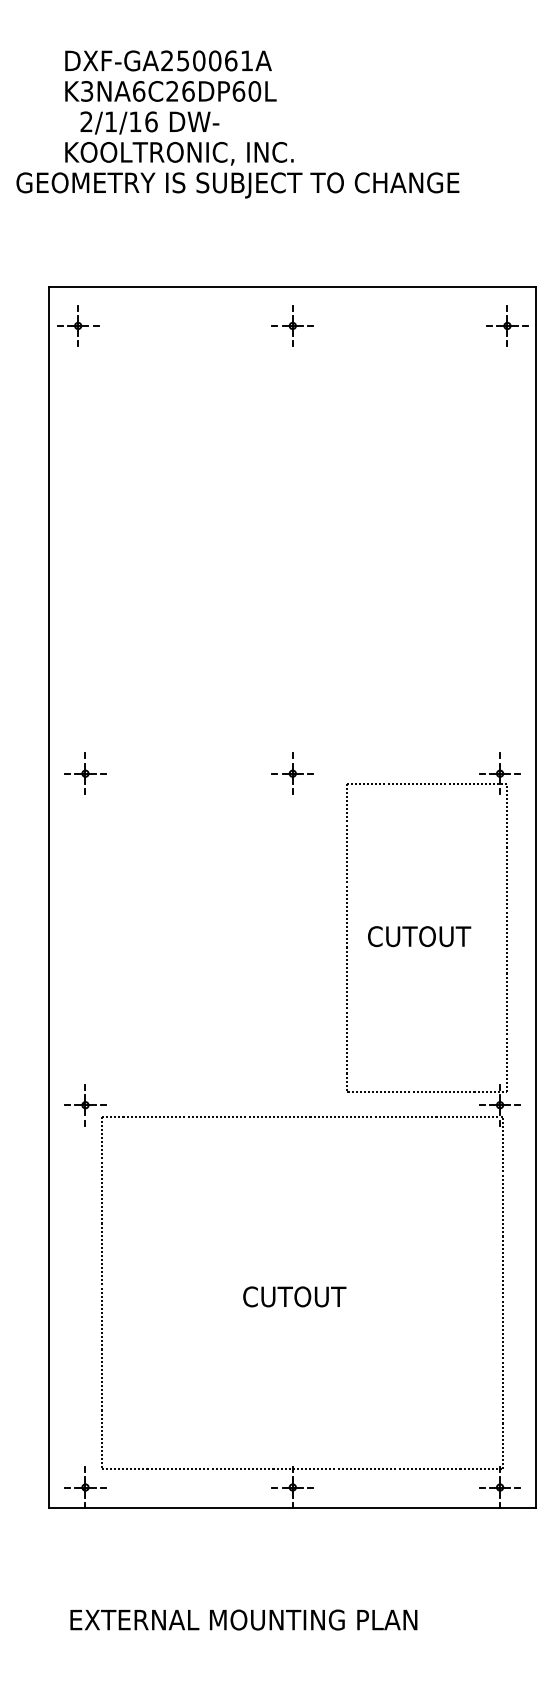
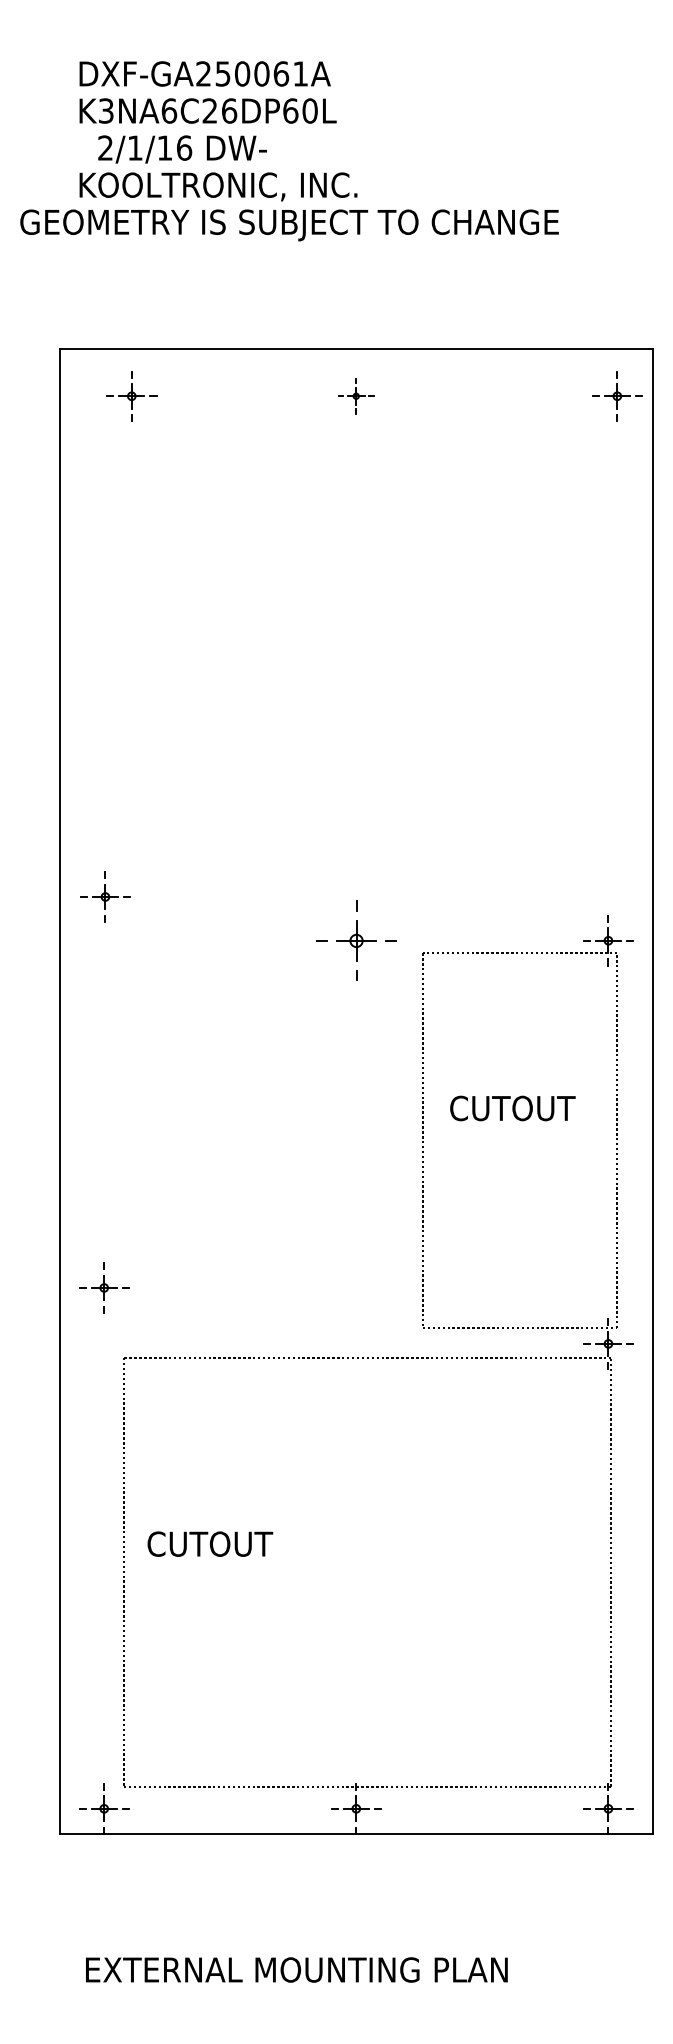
part: (78, 325) -> (132, 395), moved
part: (292, 325) -> (355, 395), size x0.7
part: (85, 773) -> (105, 896), moved
part: (292, 773) -> (355, 940), size x1.6
text: (419, 936) -> (512, 1108), moved
part: (85, 1105) -> (104, 1288), moved
text: (294, 1296) -> (210, 1543), moved

